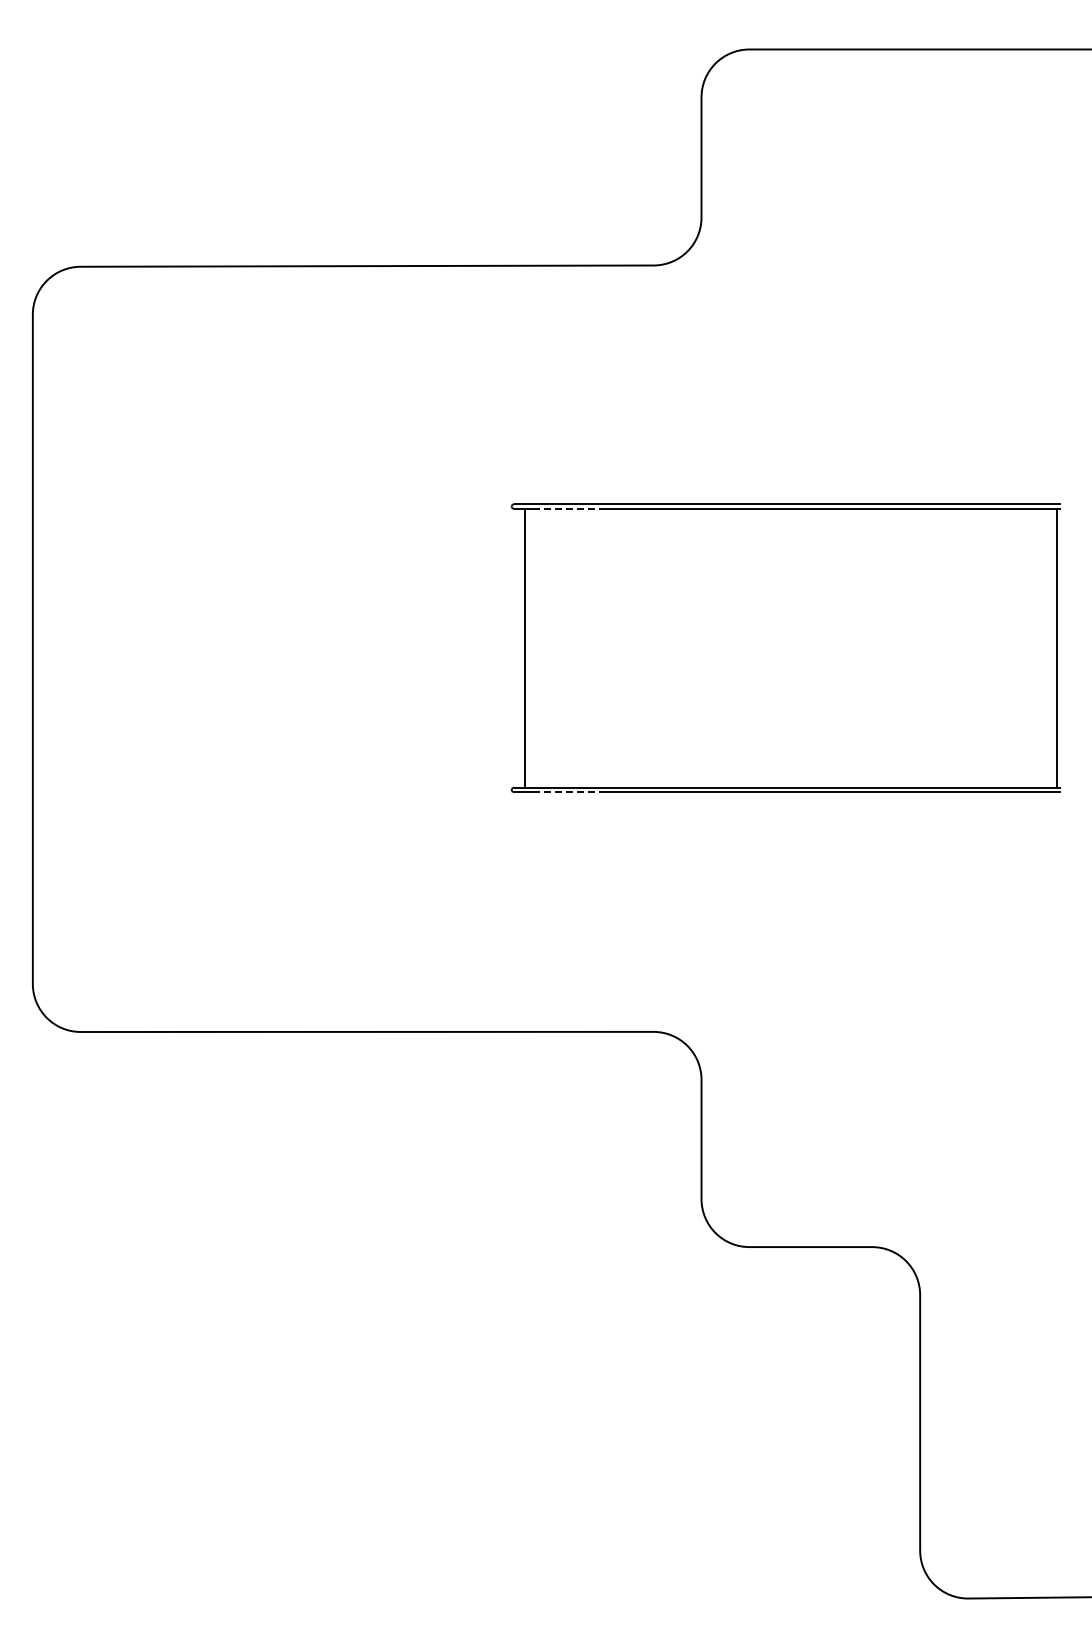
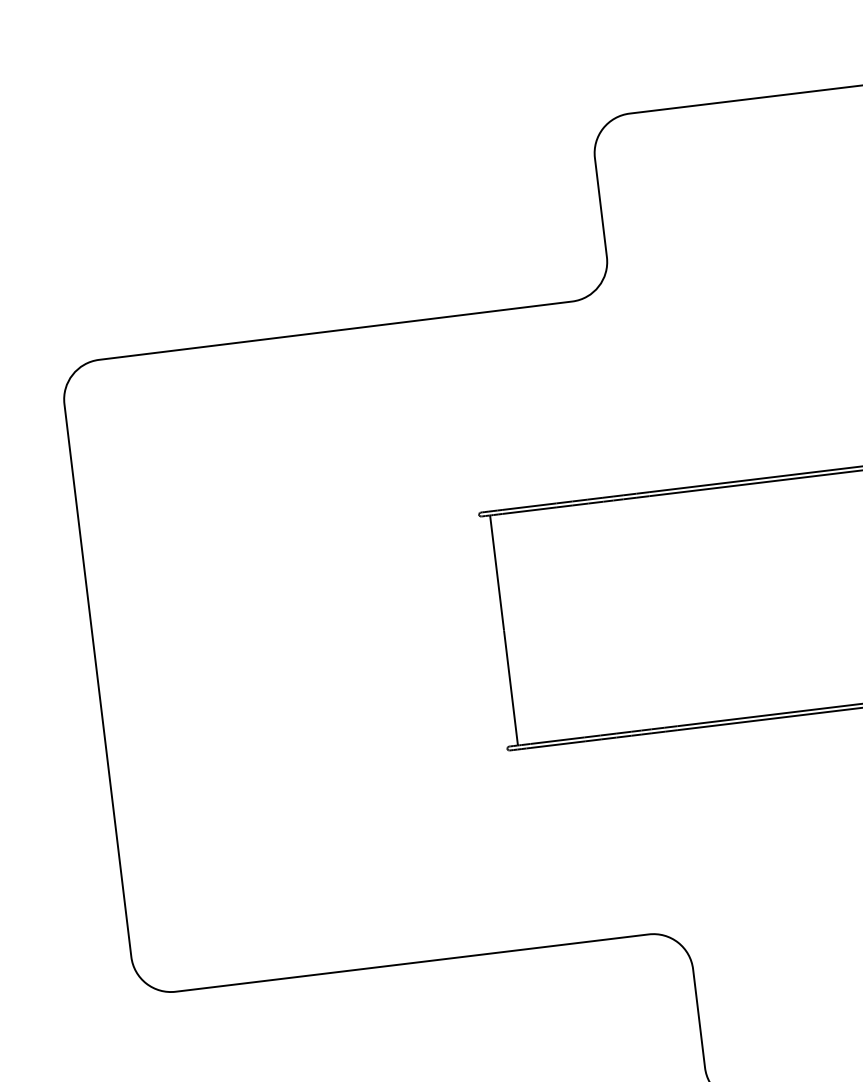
line: (572, 508) -> (529, 510), dashed -> solid
line: (572, 792) -> (557, 744), dashed -> solid

